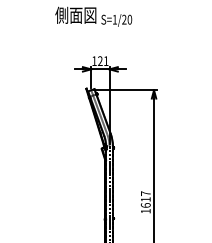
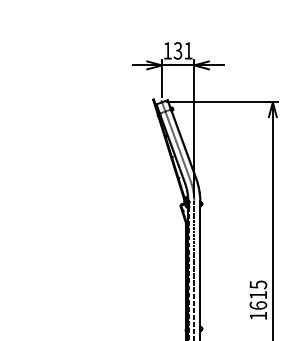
text: (100, 61) -> (178, 51), 121 -> 131
text: (145, 193) -> (257, 284), 1617 -> 1615

